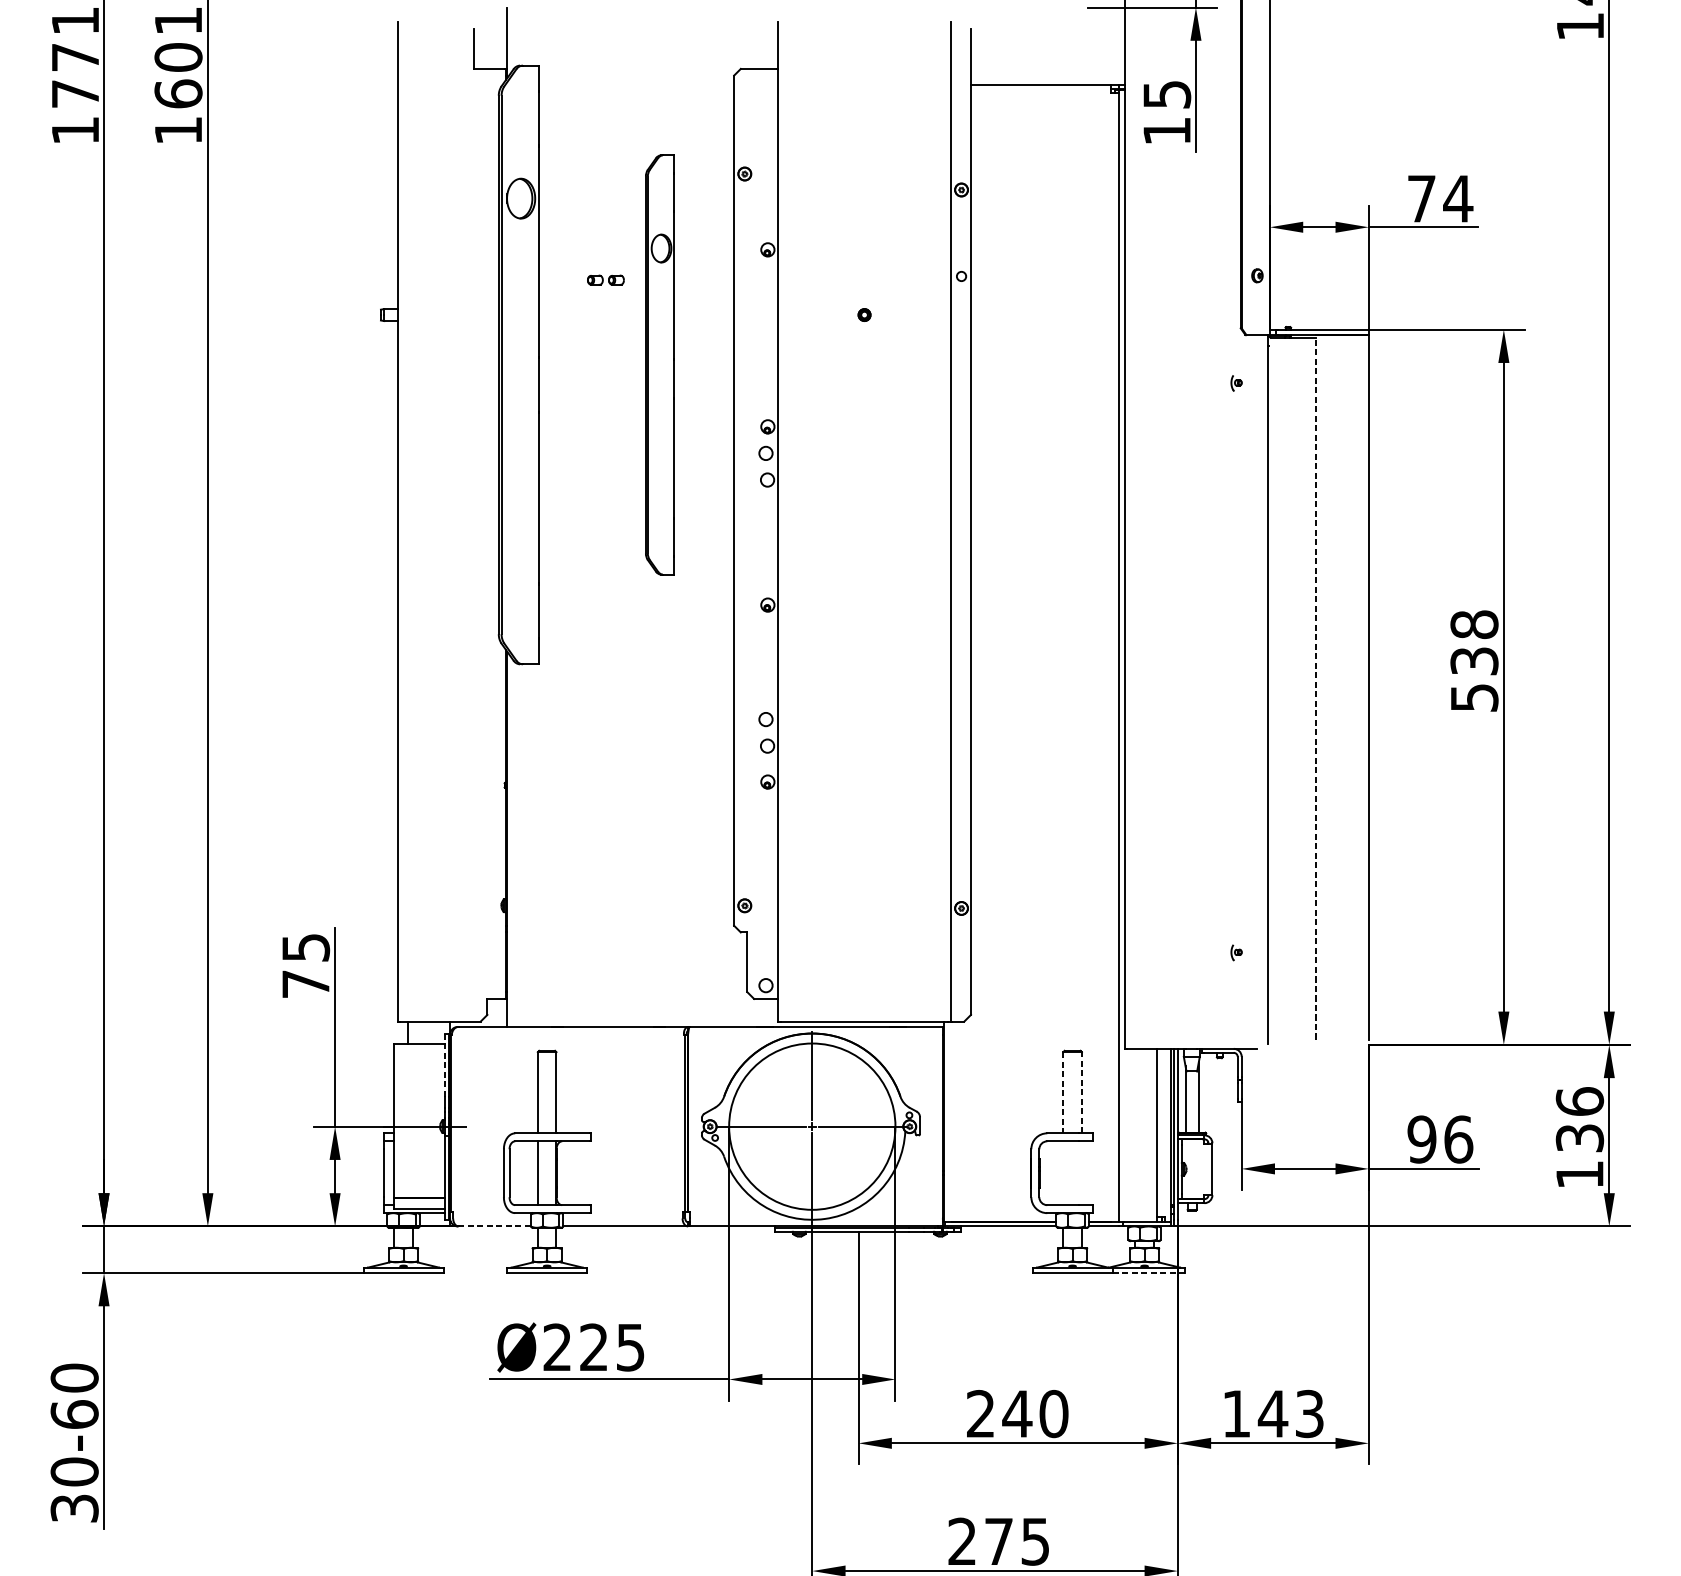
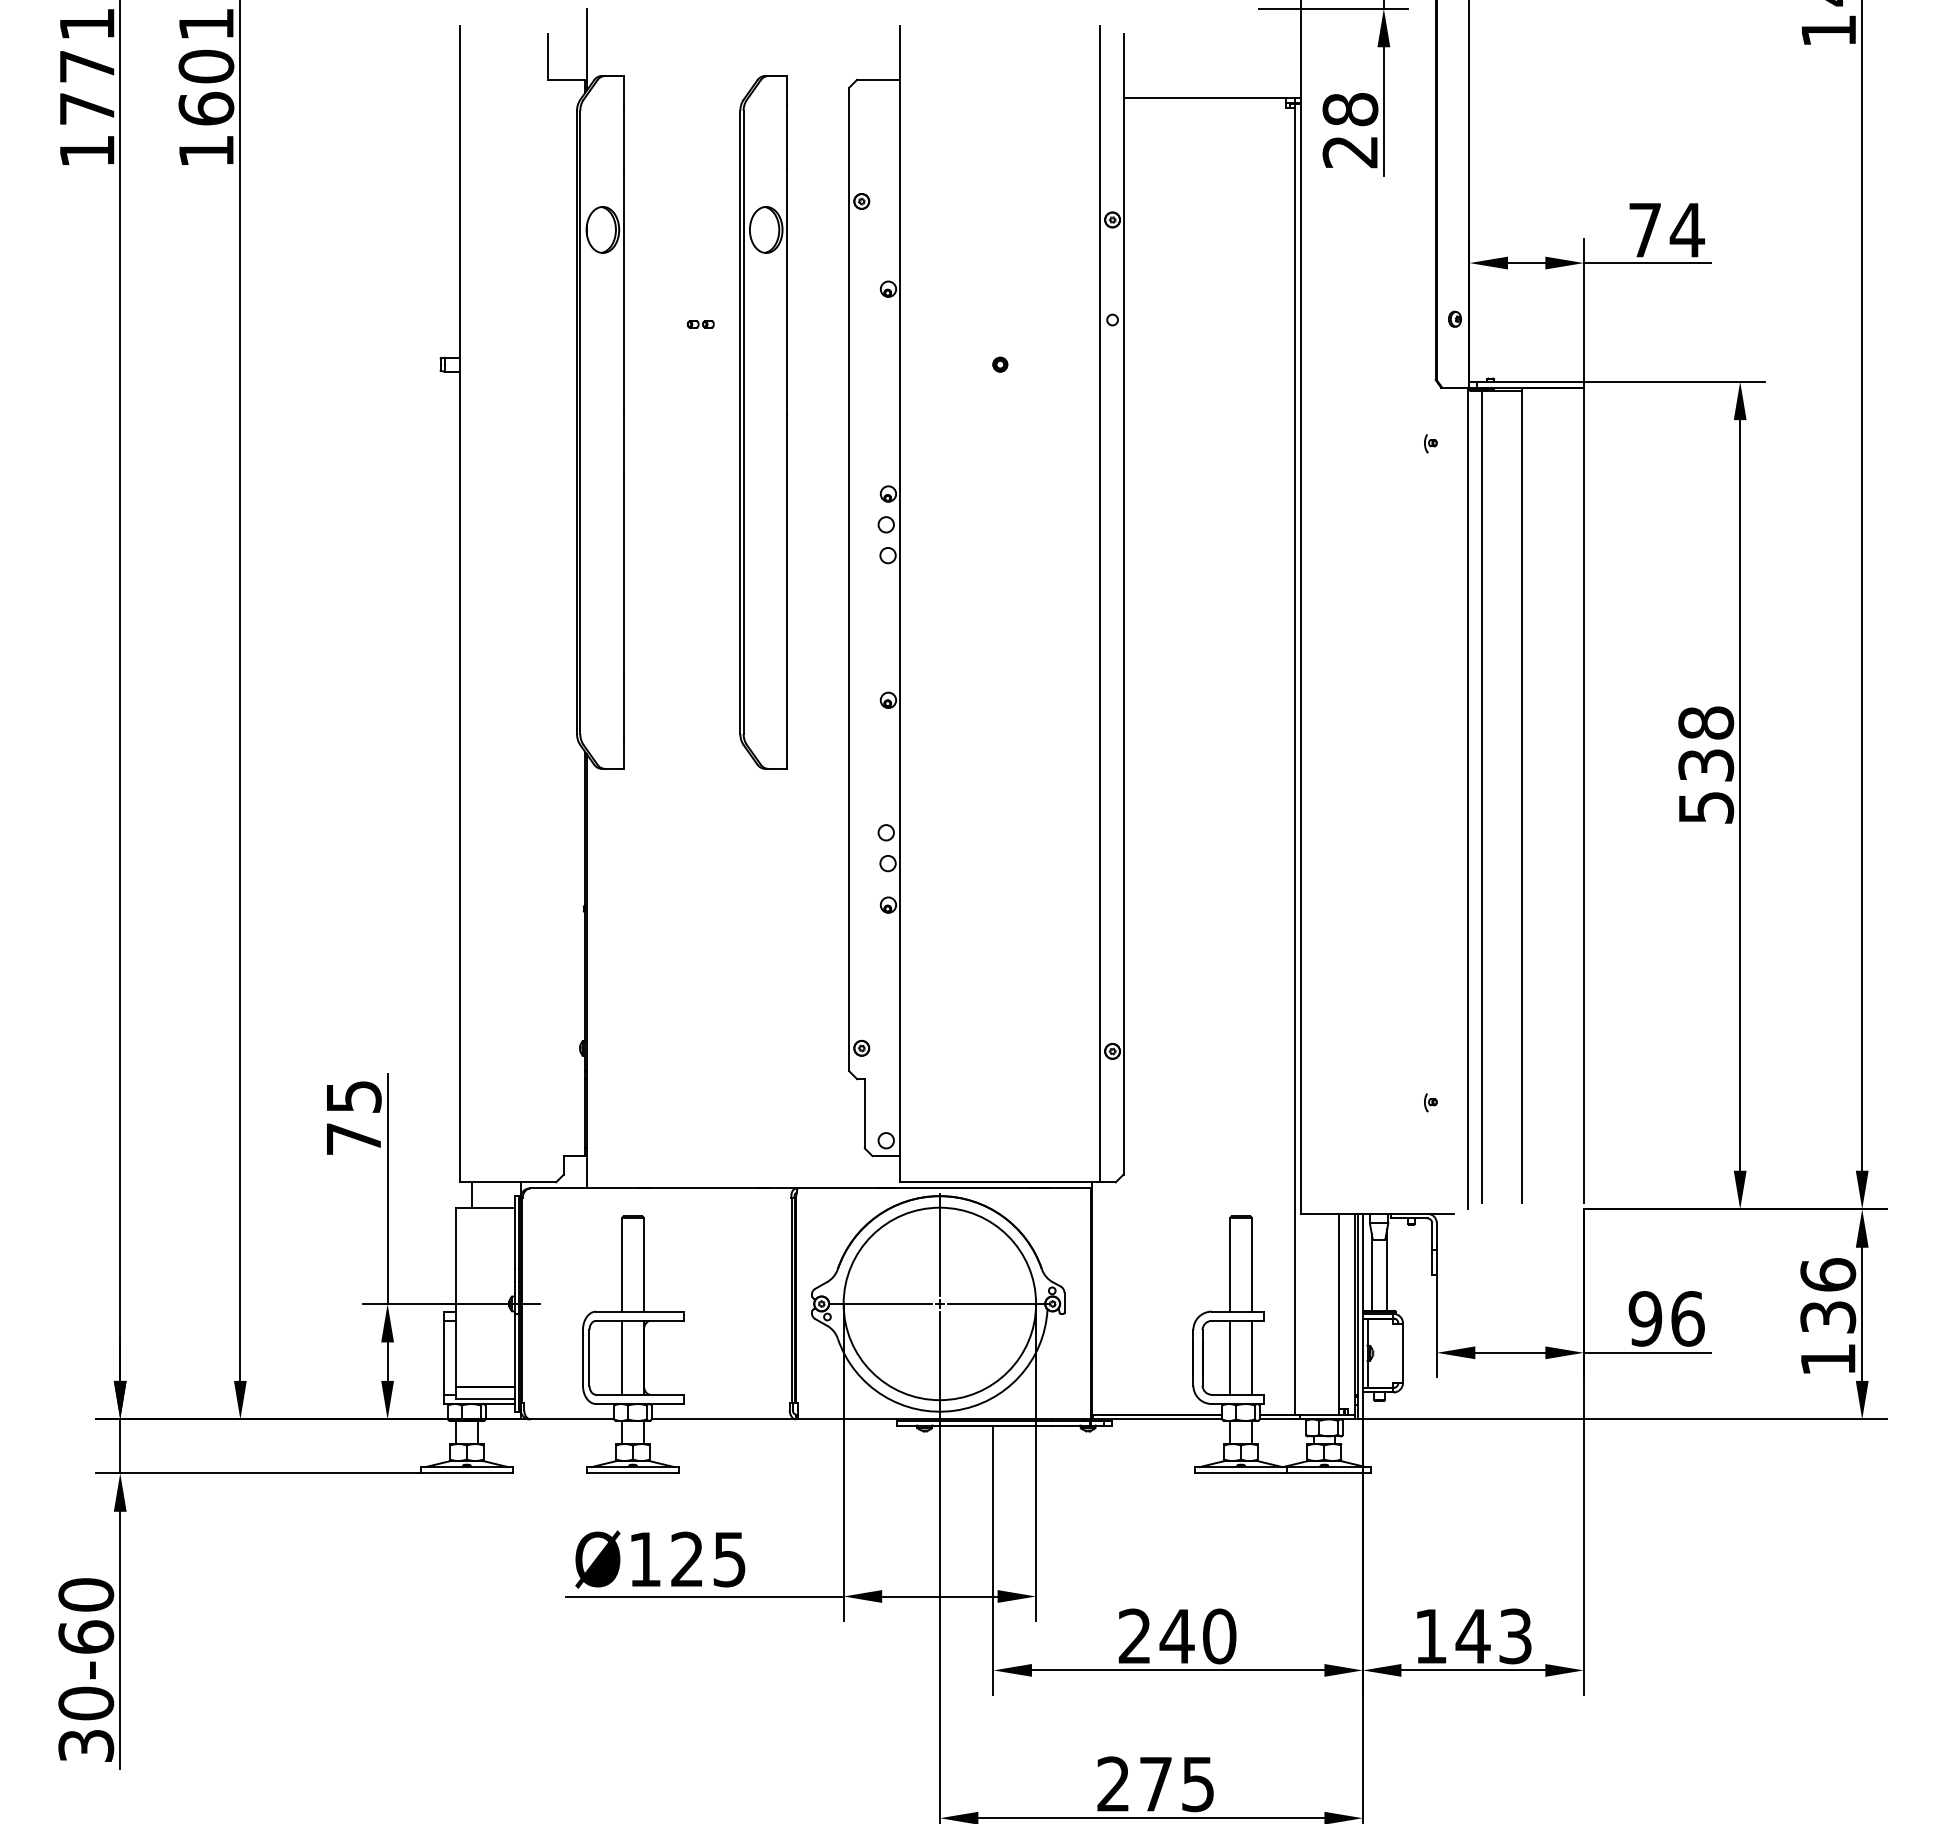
text: (1167, 112) -> (1350, 130), 15 -> 28
part: (605, 280) -> (700, 324), size x0.62
part: (659, 365) -> (763, 422), size x1.43
line: (1315, 687) -> (1522, 795), dashed -> solid
line: (1281, 688) -> (1482, 796), added
line: (444, 1064) -> (514, 1232), dashed -> solid
line: (1063, 1092) -> (1230, 1264), dashed -> solid
line: (1081, 1092) -> (1251, 1264), dashed -> solid
line: (1063, 1172) -> (1230, 1357), added
line: (1081, 1172) -> (1251, 1357), added
line: (494, 1226) -> (572, 1419), dashed -> solid
line: (1148, 1273) -> (1328, 1473), dashed -> solid
text: (557, 1346) -> (644, 1558), Ø225 -> Ø125

